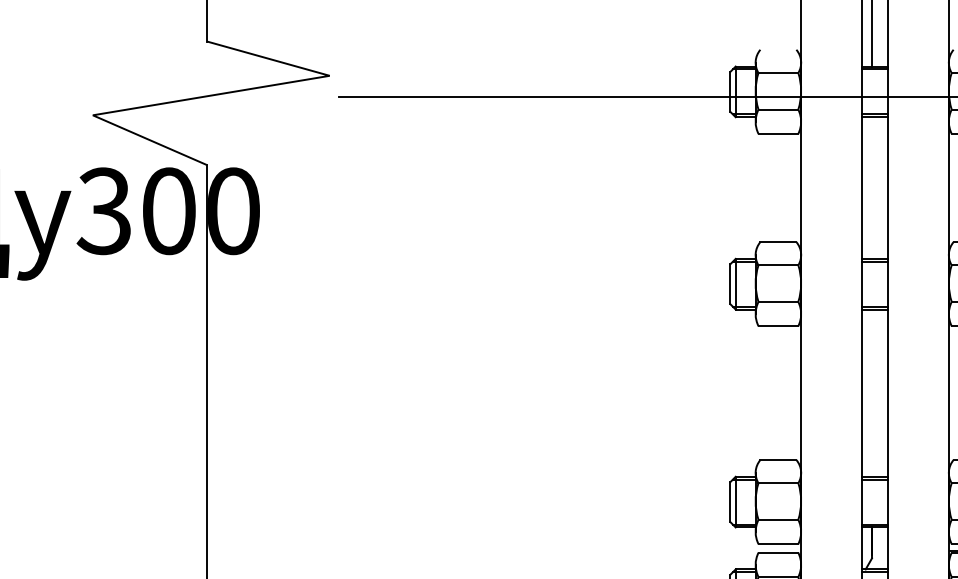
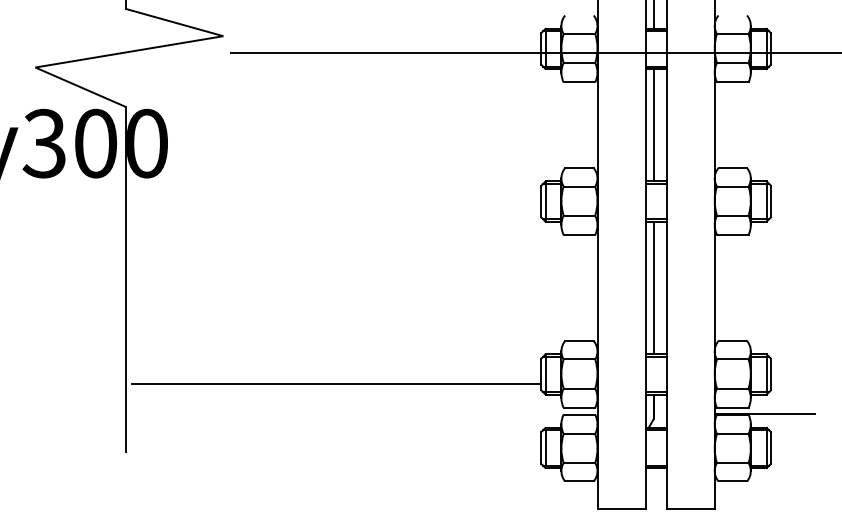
line: (871, 188) -> (653, 125), added
line: (871, 392) -> (653, 287), added
line: (472, 513) -> (336, 383), added

